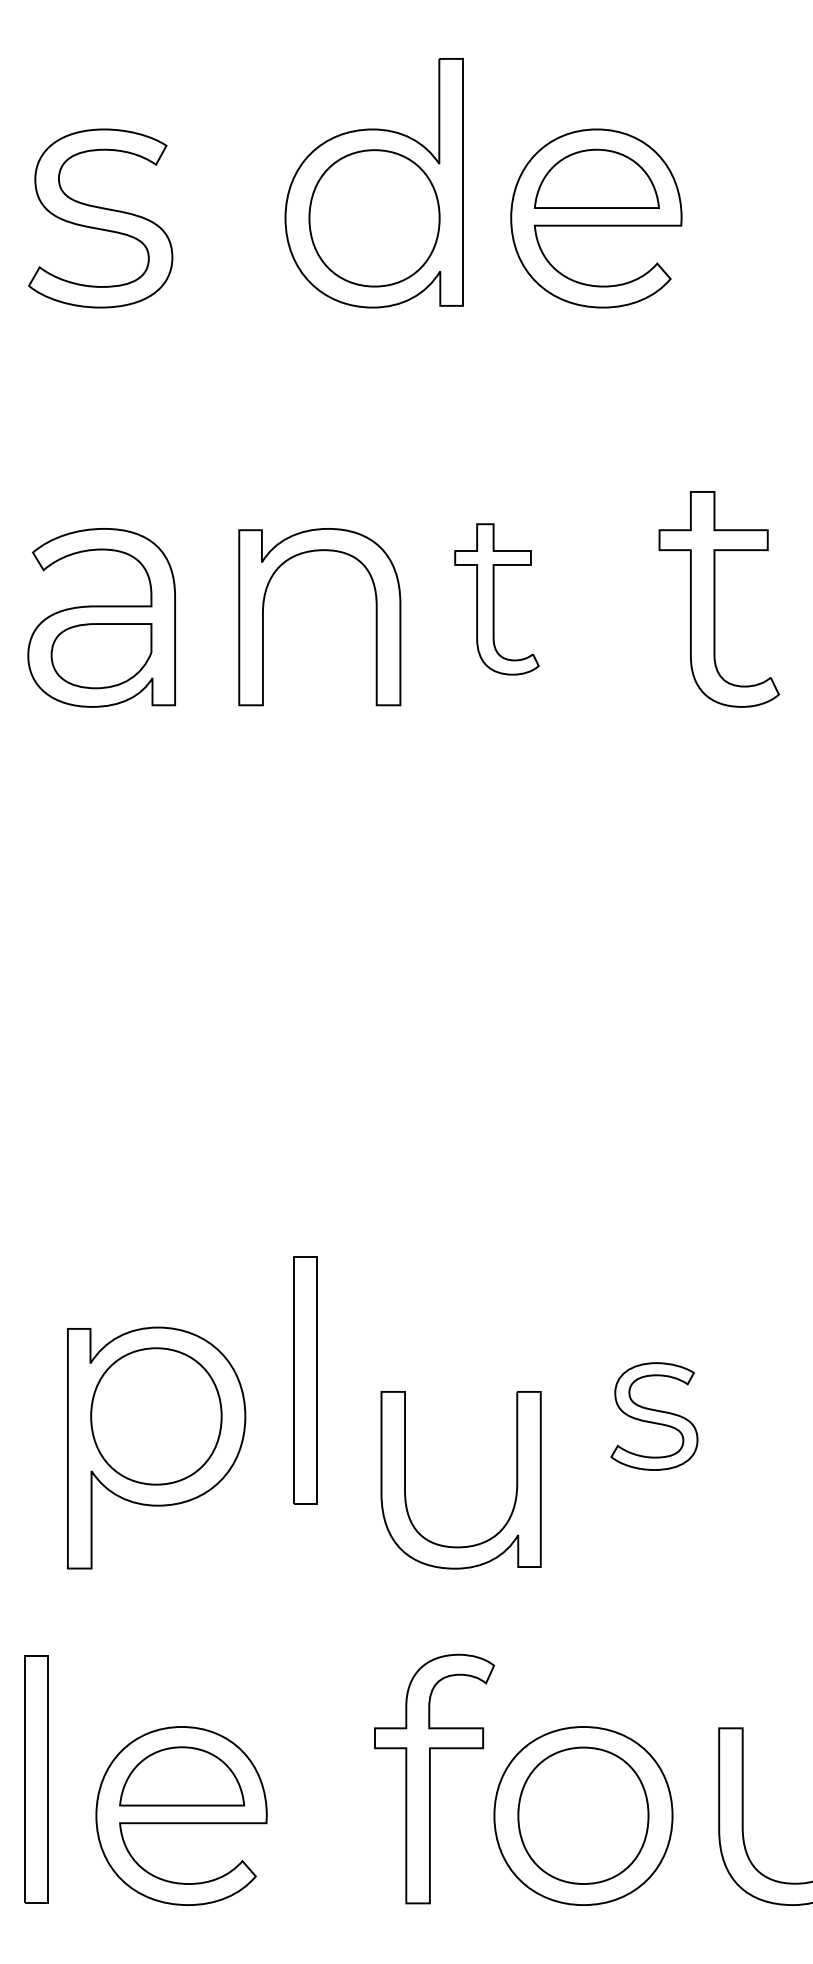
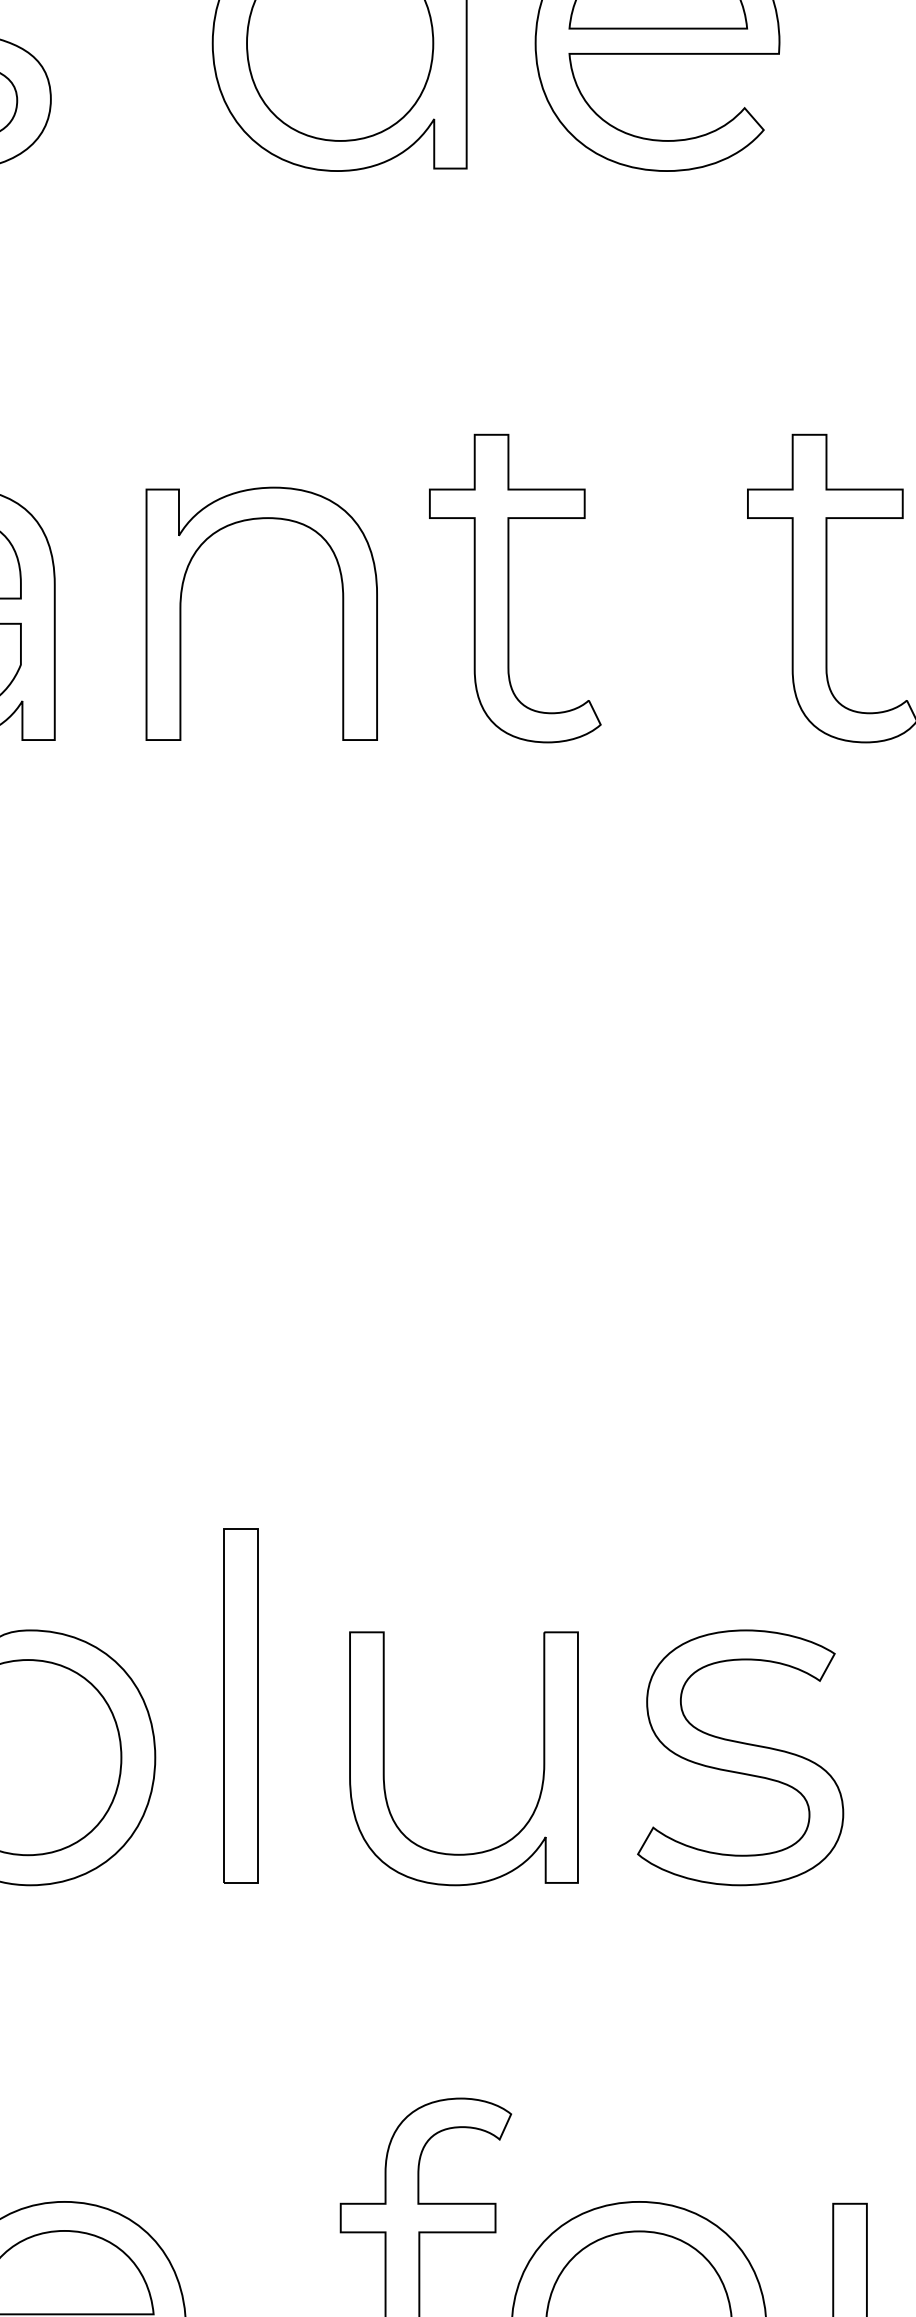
part: (496, 599) -> (514, 588), size x1.43
part: (654, 1416) -> (740, 1757), size x1.67
part: (405, 1480) -> (384, 1759), moved

